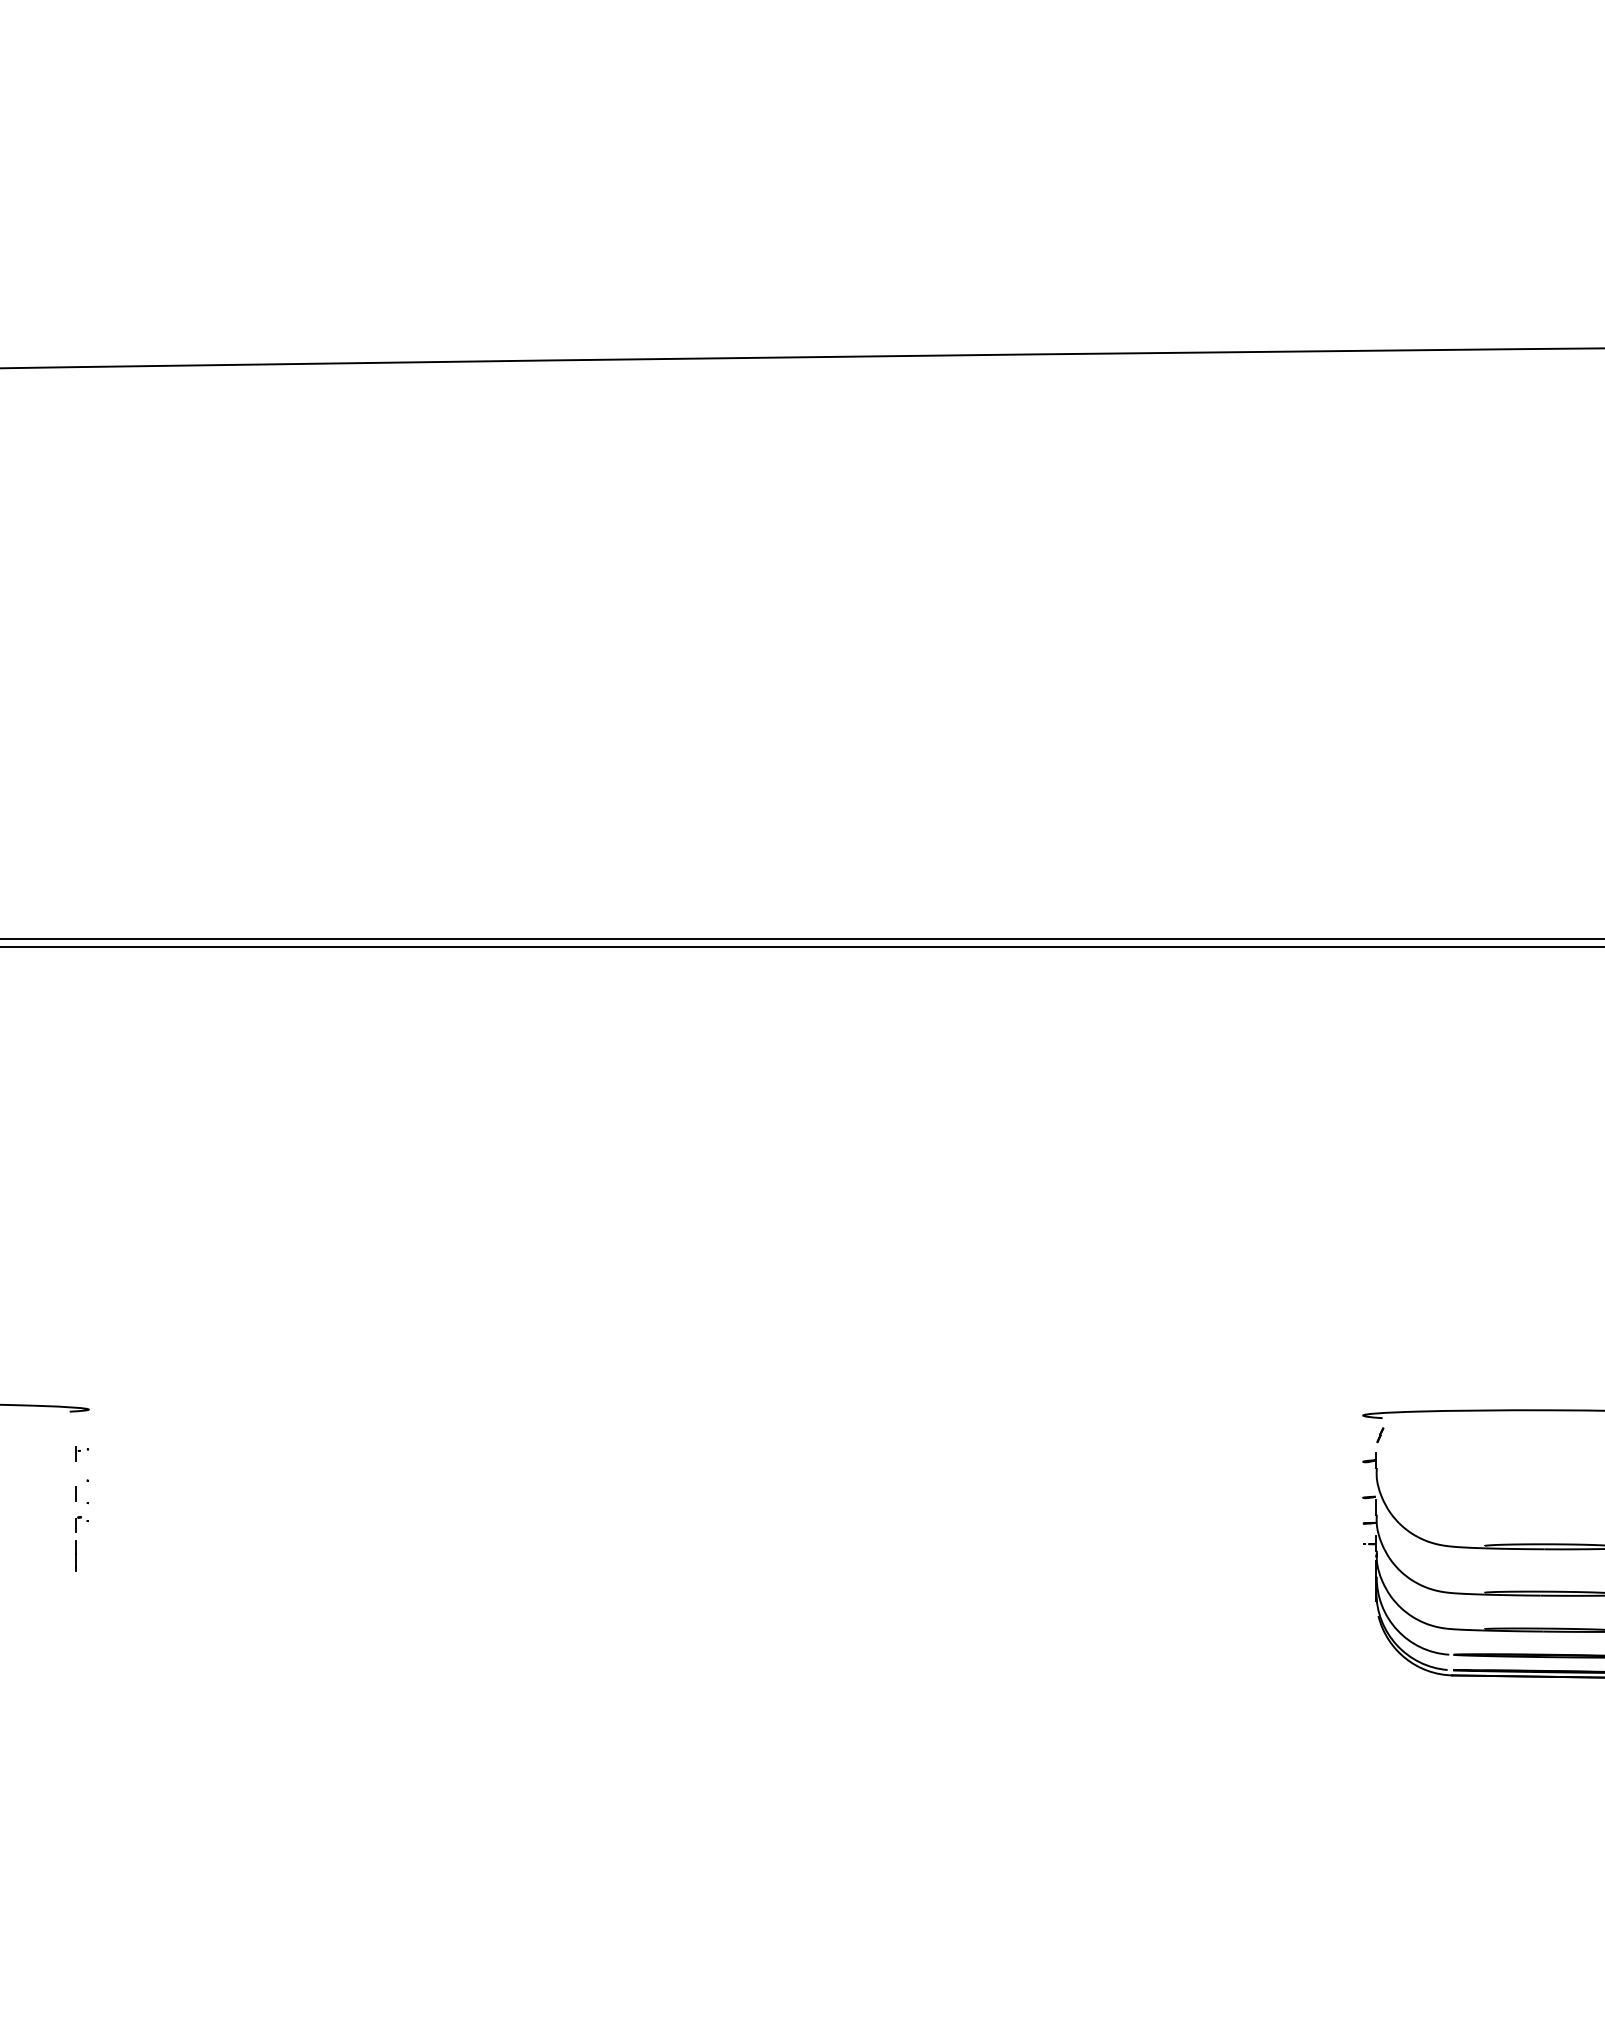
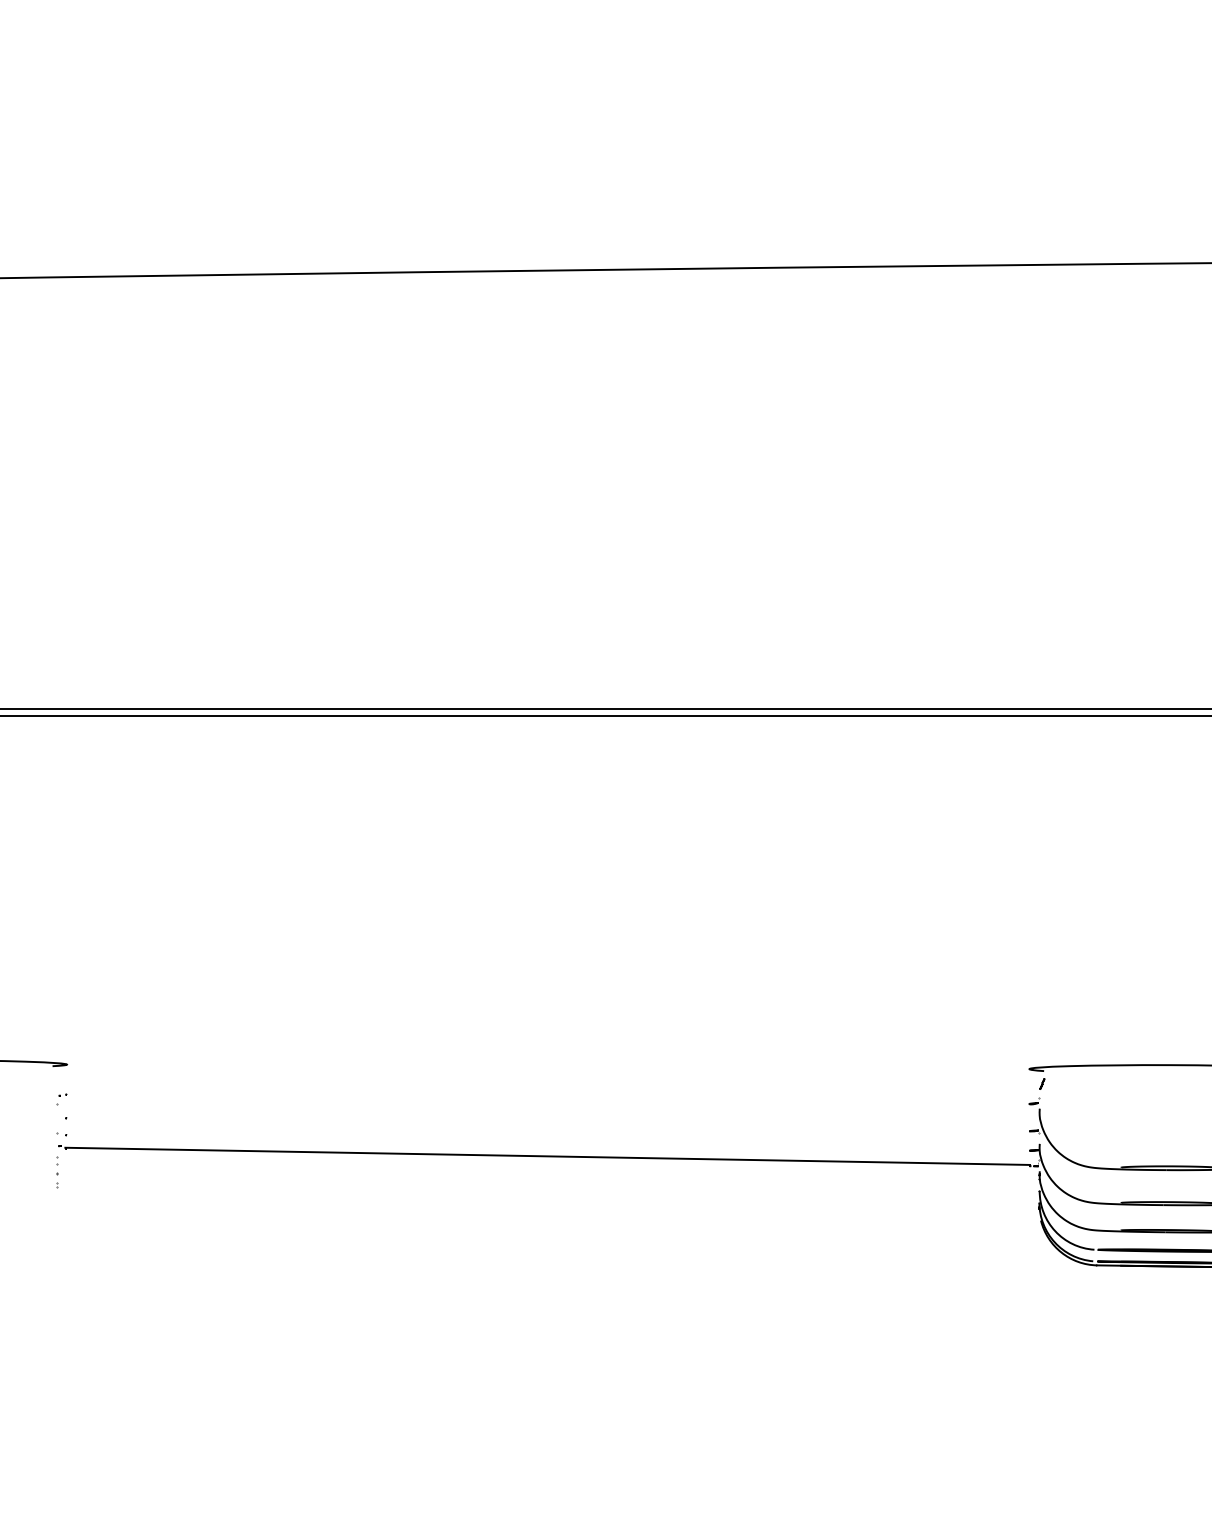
line: (725, 1529) -> (547, 1155), added

